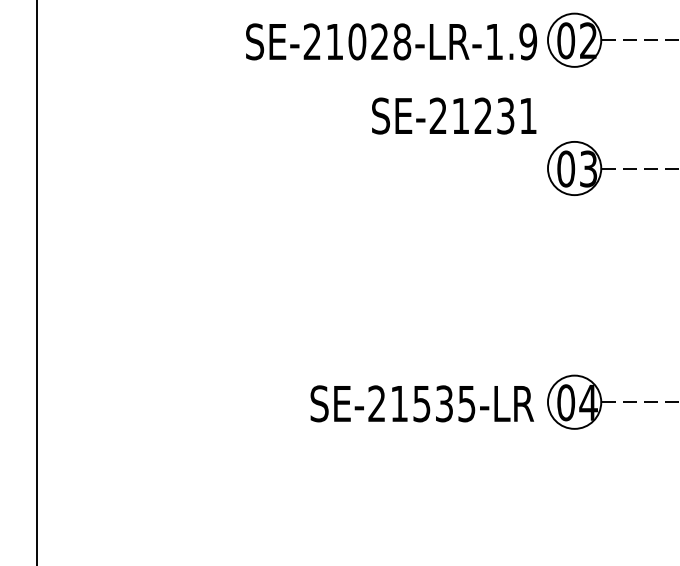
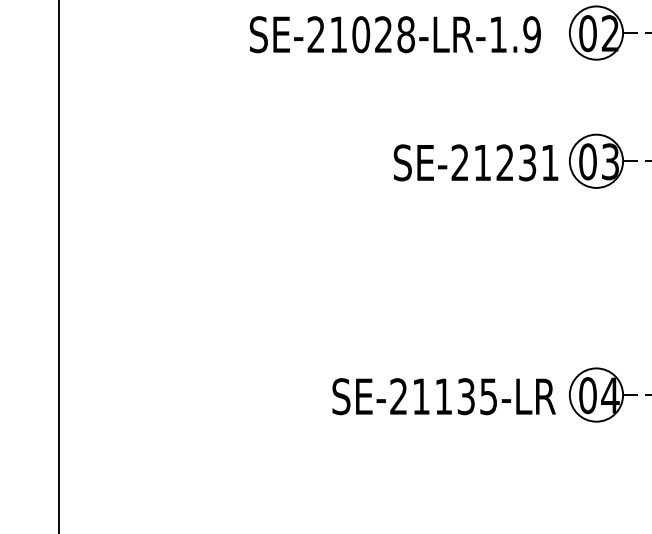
text: (391, 41) -> (395, 34), moved
text: (454, 115) -> (476, 162), moved
text: (421, 404) -> (443, 397), SE-21535-LR -> SE-21135-LR

